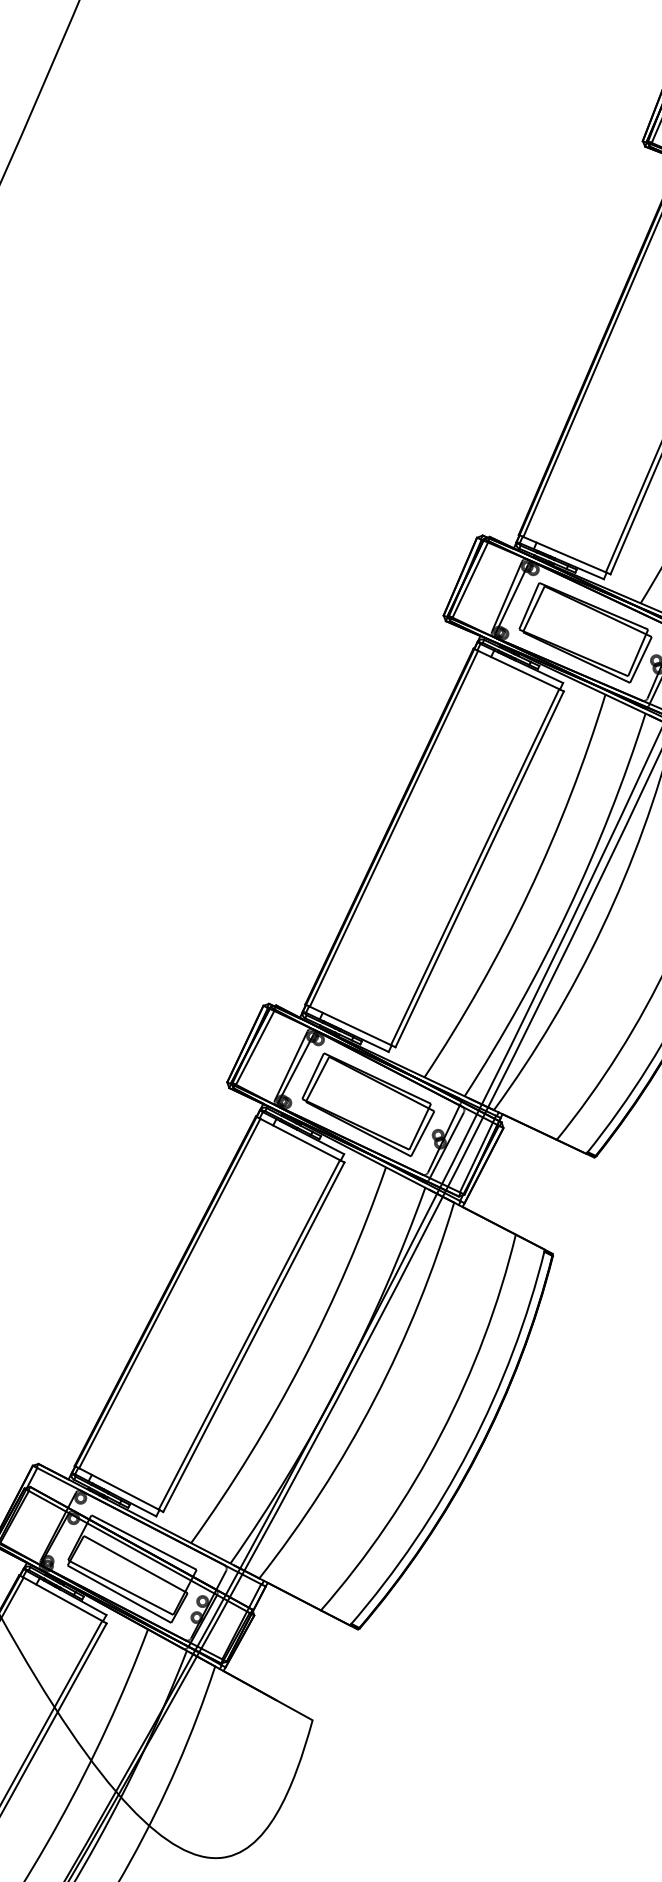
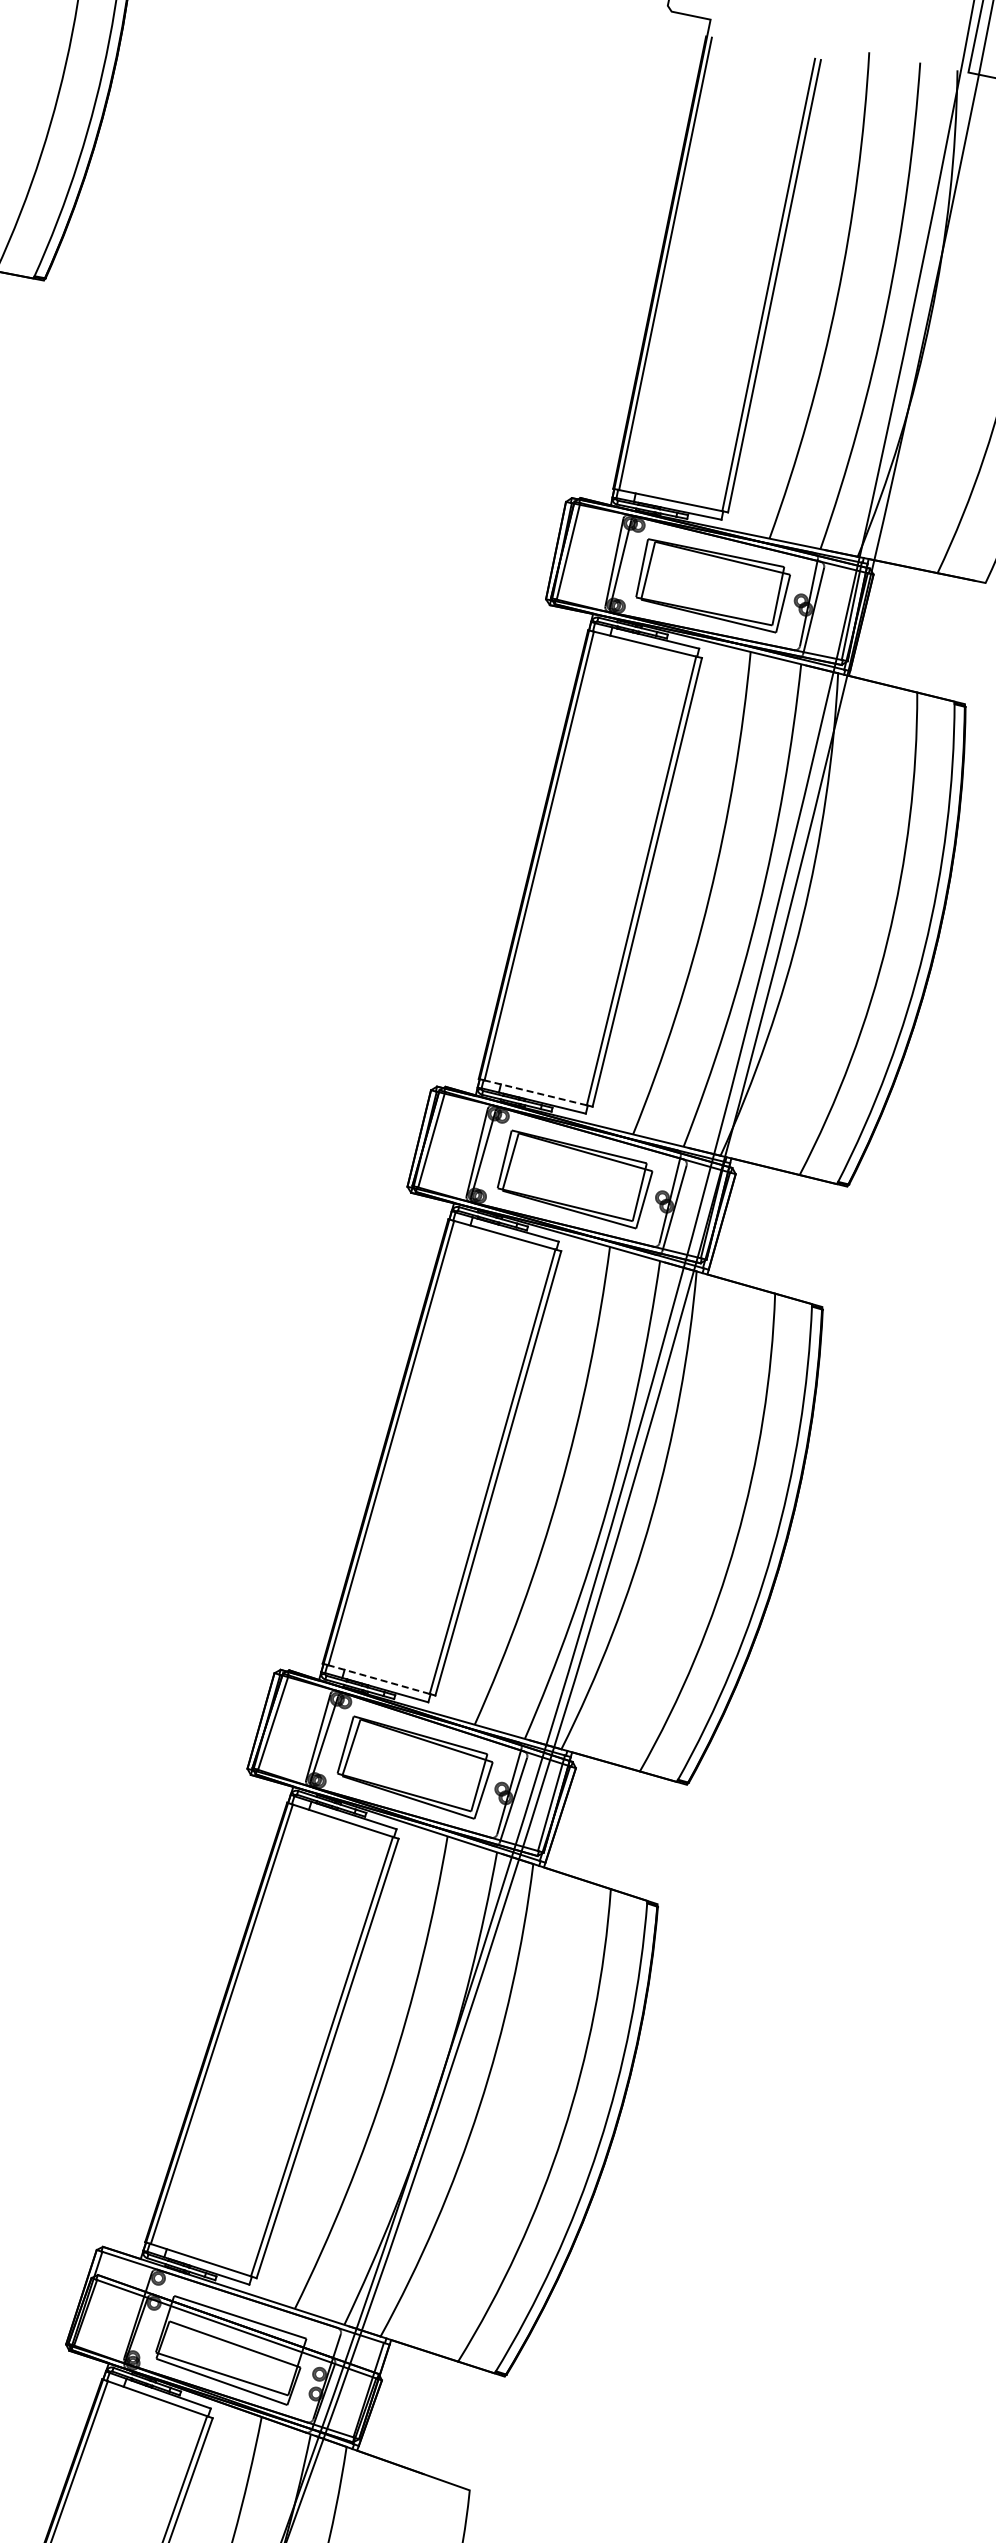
line: (564, 554) -> (535, 1092), solid -> dashed
line: (350, 1025) -> (379, 1679), solid -> dashed

